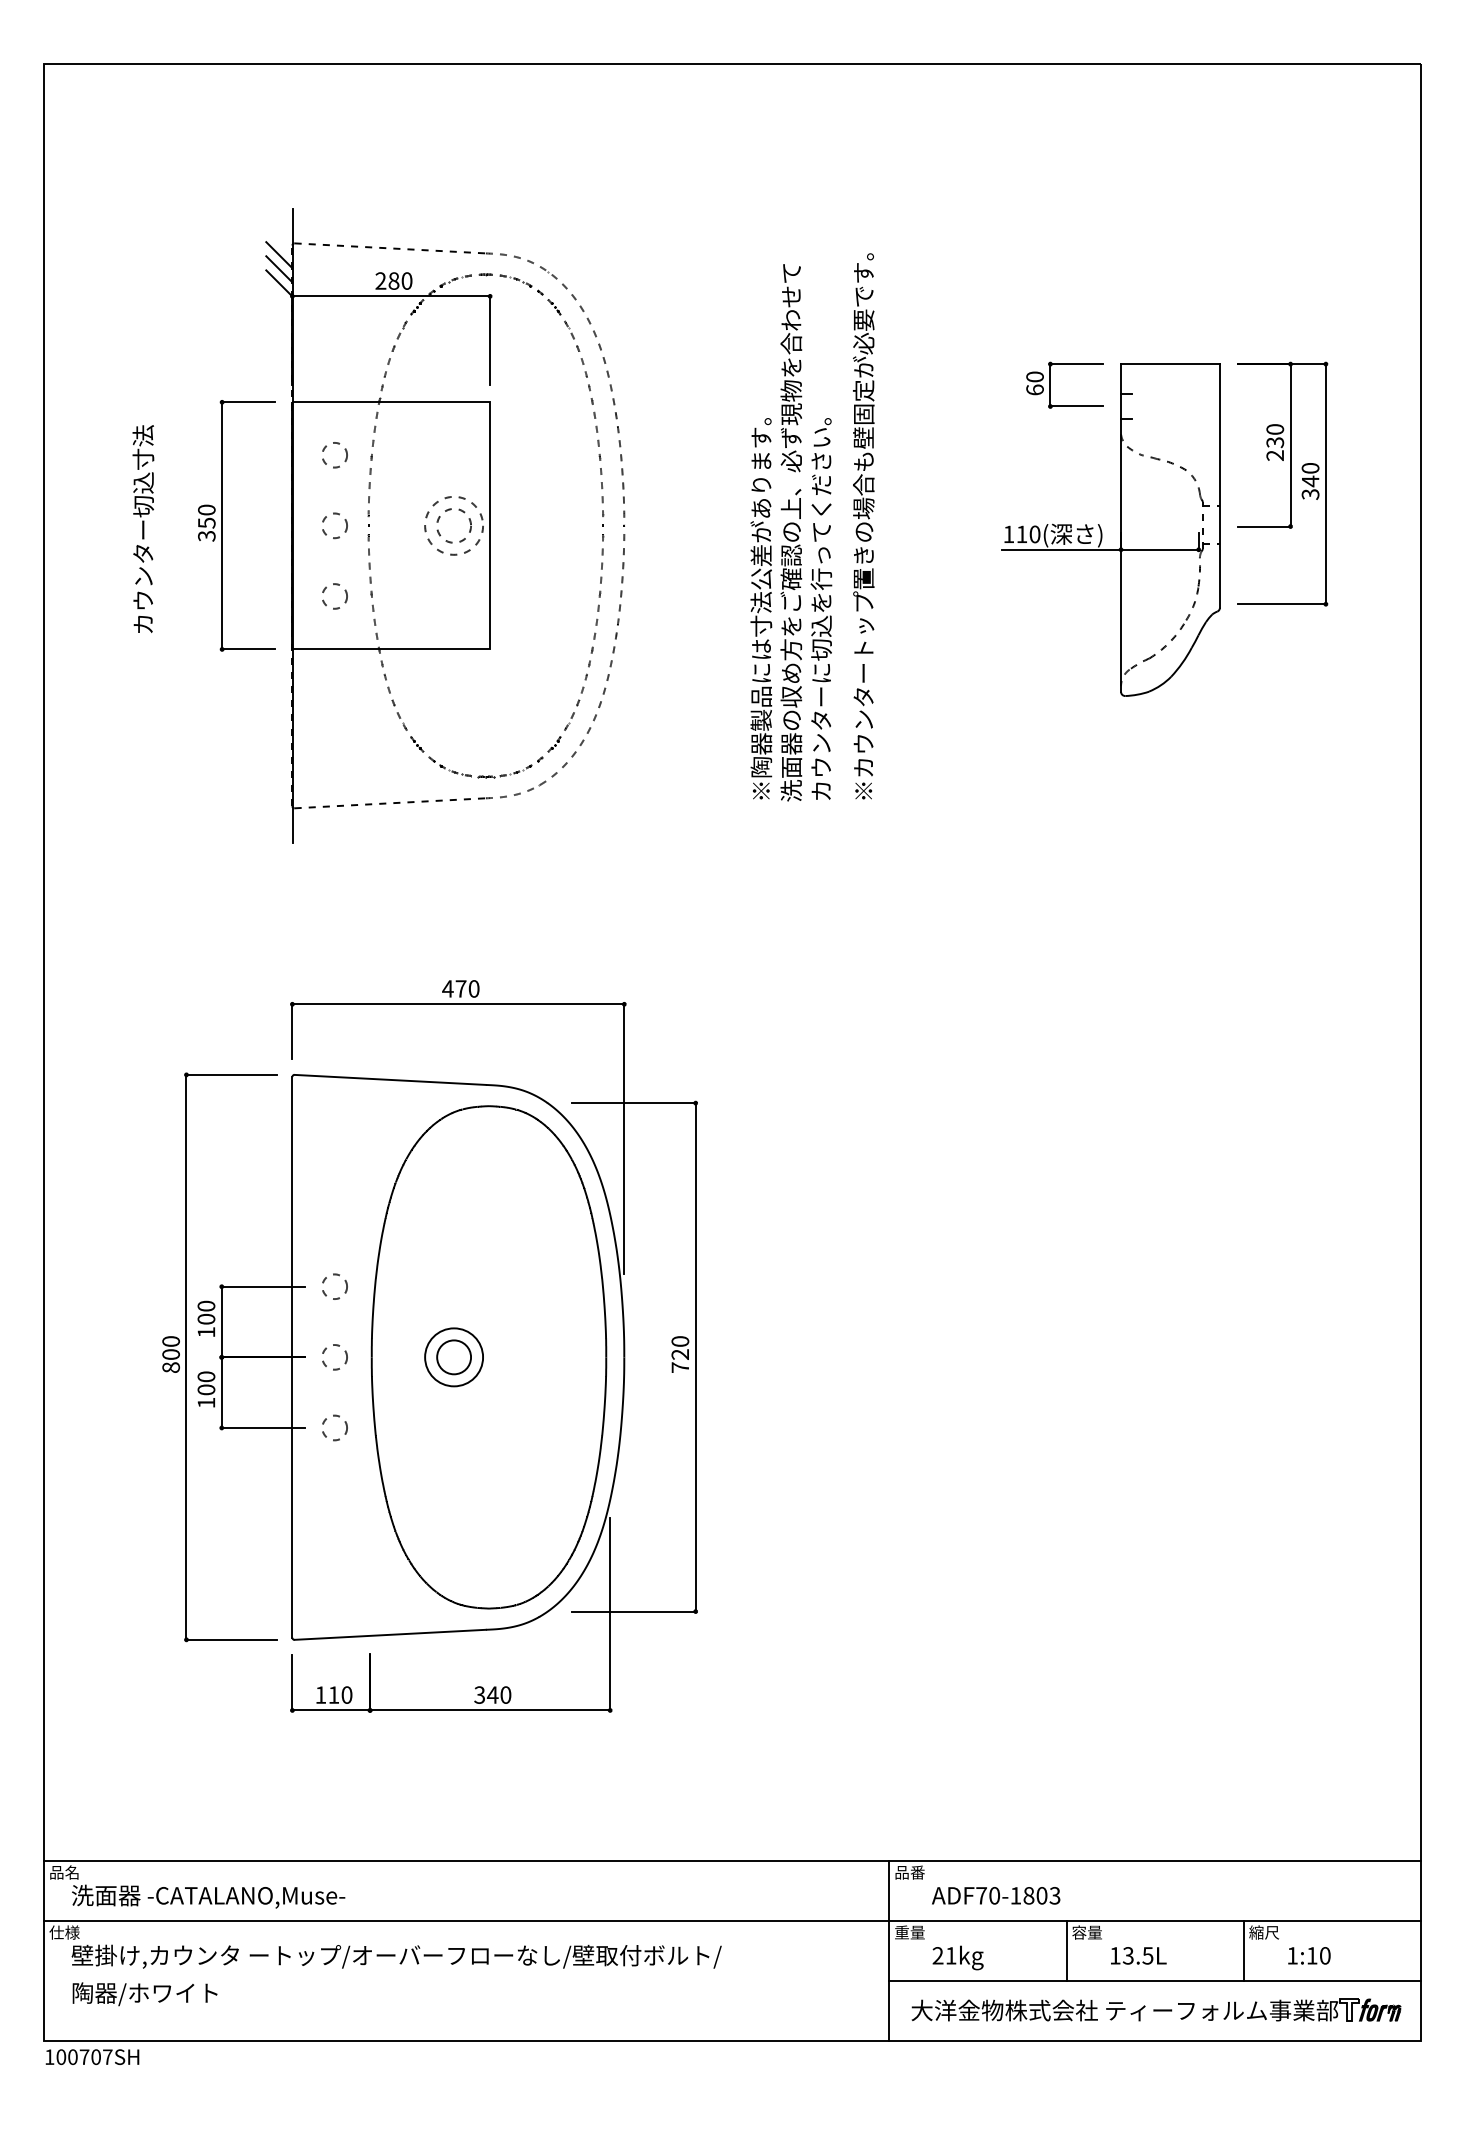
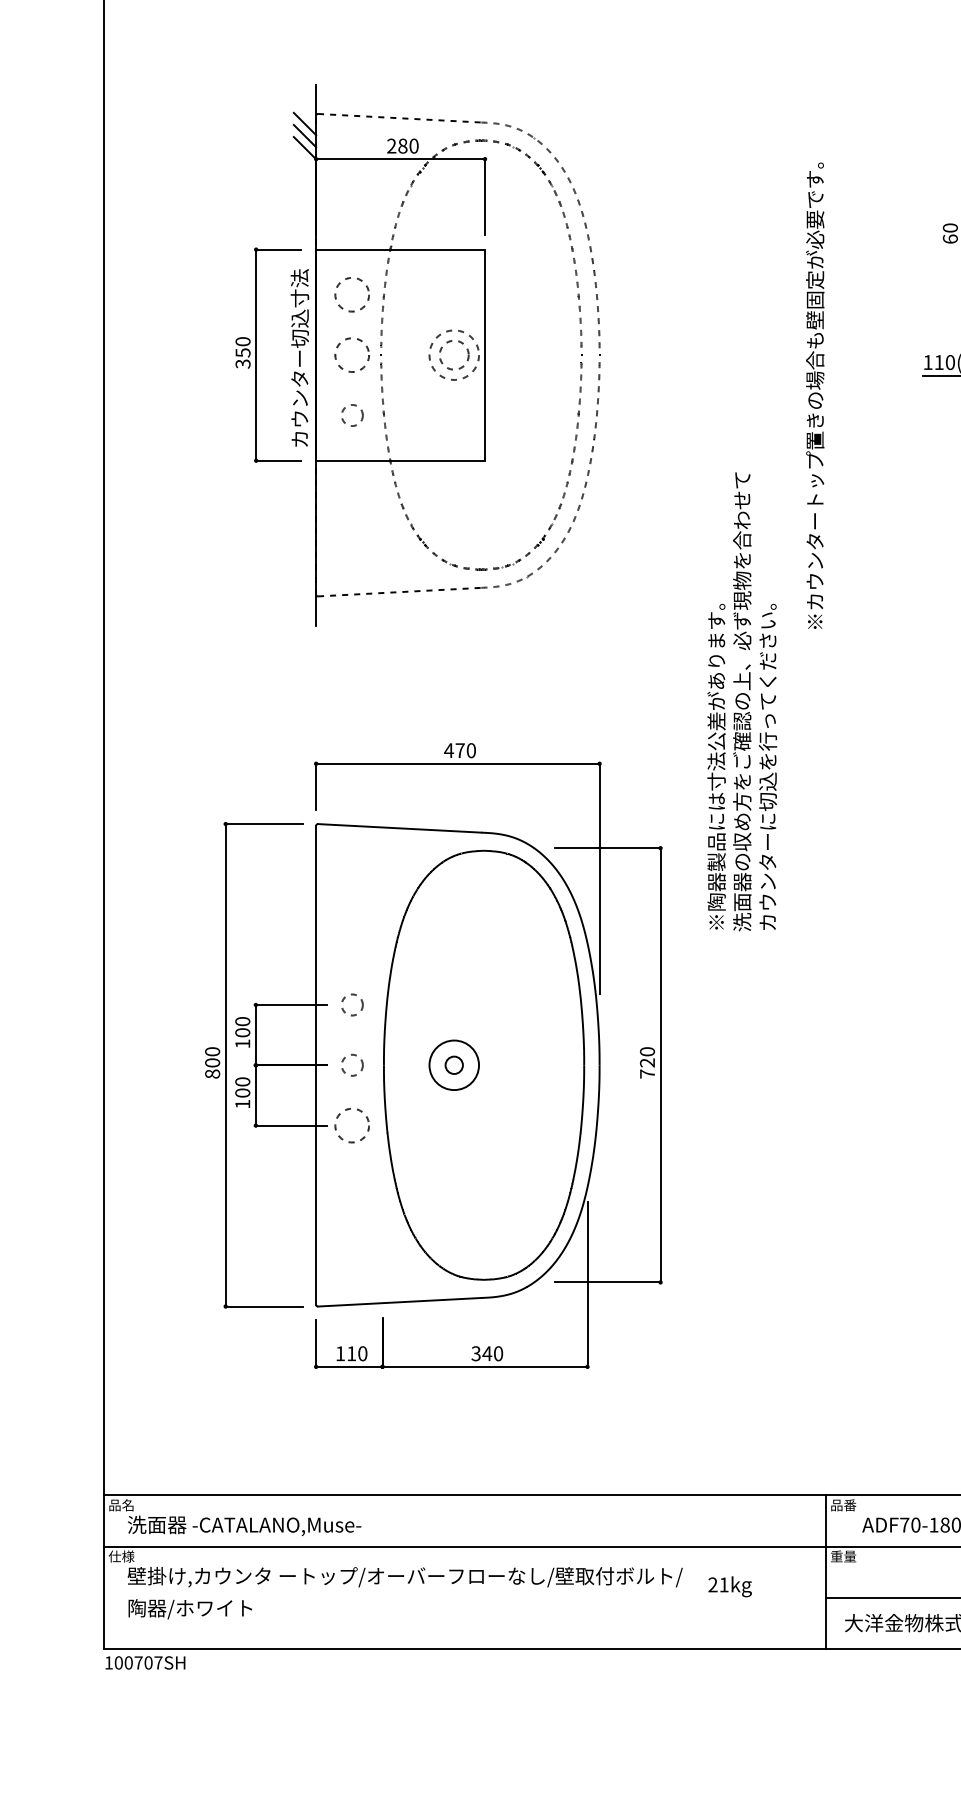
circle: (334, 455) -> (352, 295), size x1.6
circle: (334, 525) -> (352, 354), size x1.6
text: (863, 526) -> (814, 395), moved
text: (143, 528) -> (300, 357), moved
text: (791, 532) -> (742, 701), moved
circle: (454, 1357) -> (454, 1065), size x0.6
circle: (334, 1427) -> (352, 1125), size x1.6
text: (957, 1957) -> (729, 1586), moved

